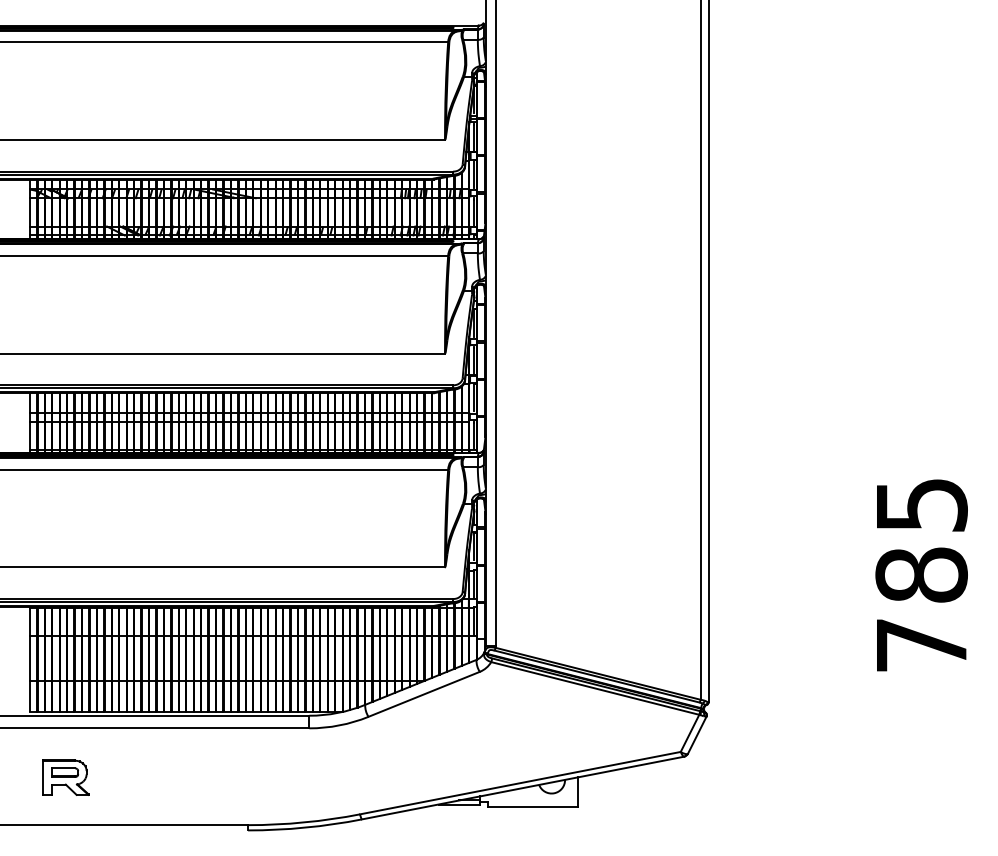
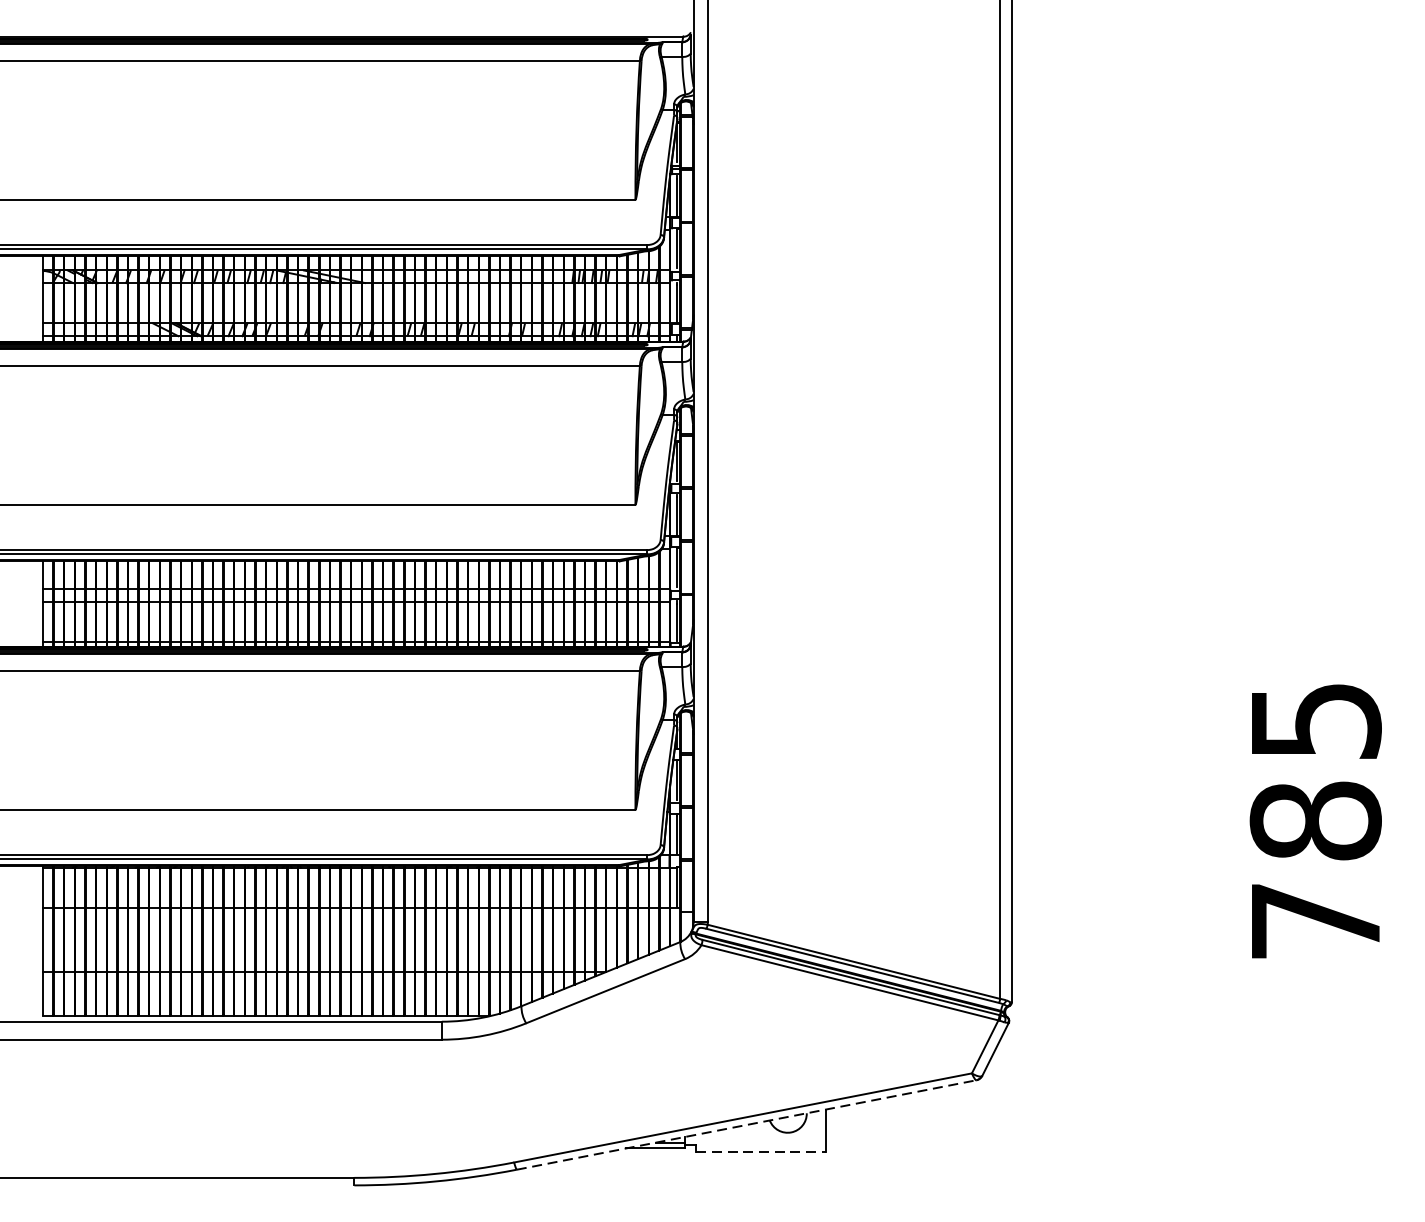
part: (65, 777) -> (93, 1109), removed
line: (522, 788) -> (746, 1125), solid -> dashed
line: (533, 806) -> (761, 1151), solid -> dashed

